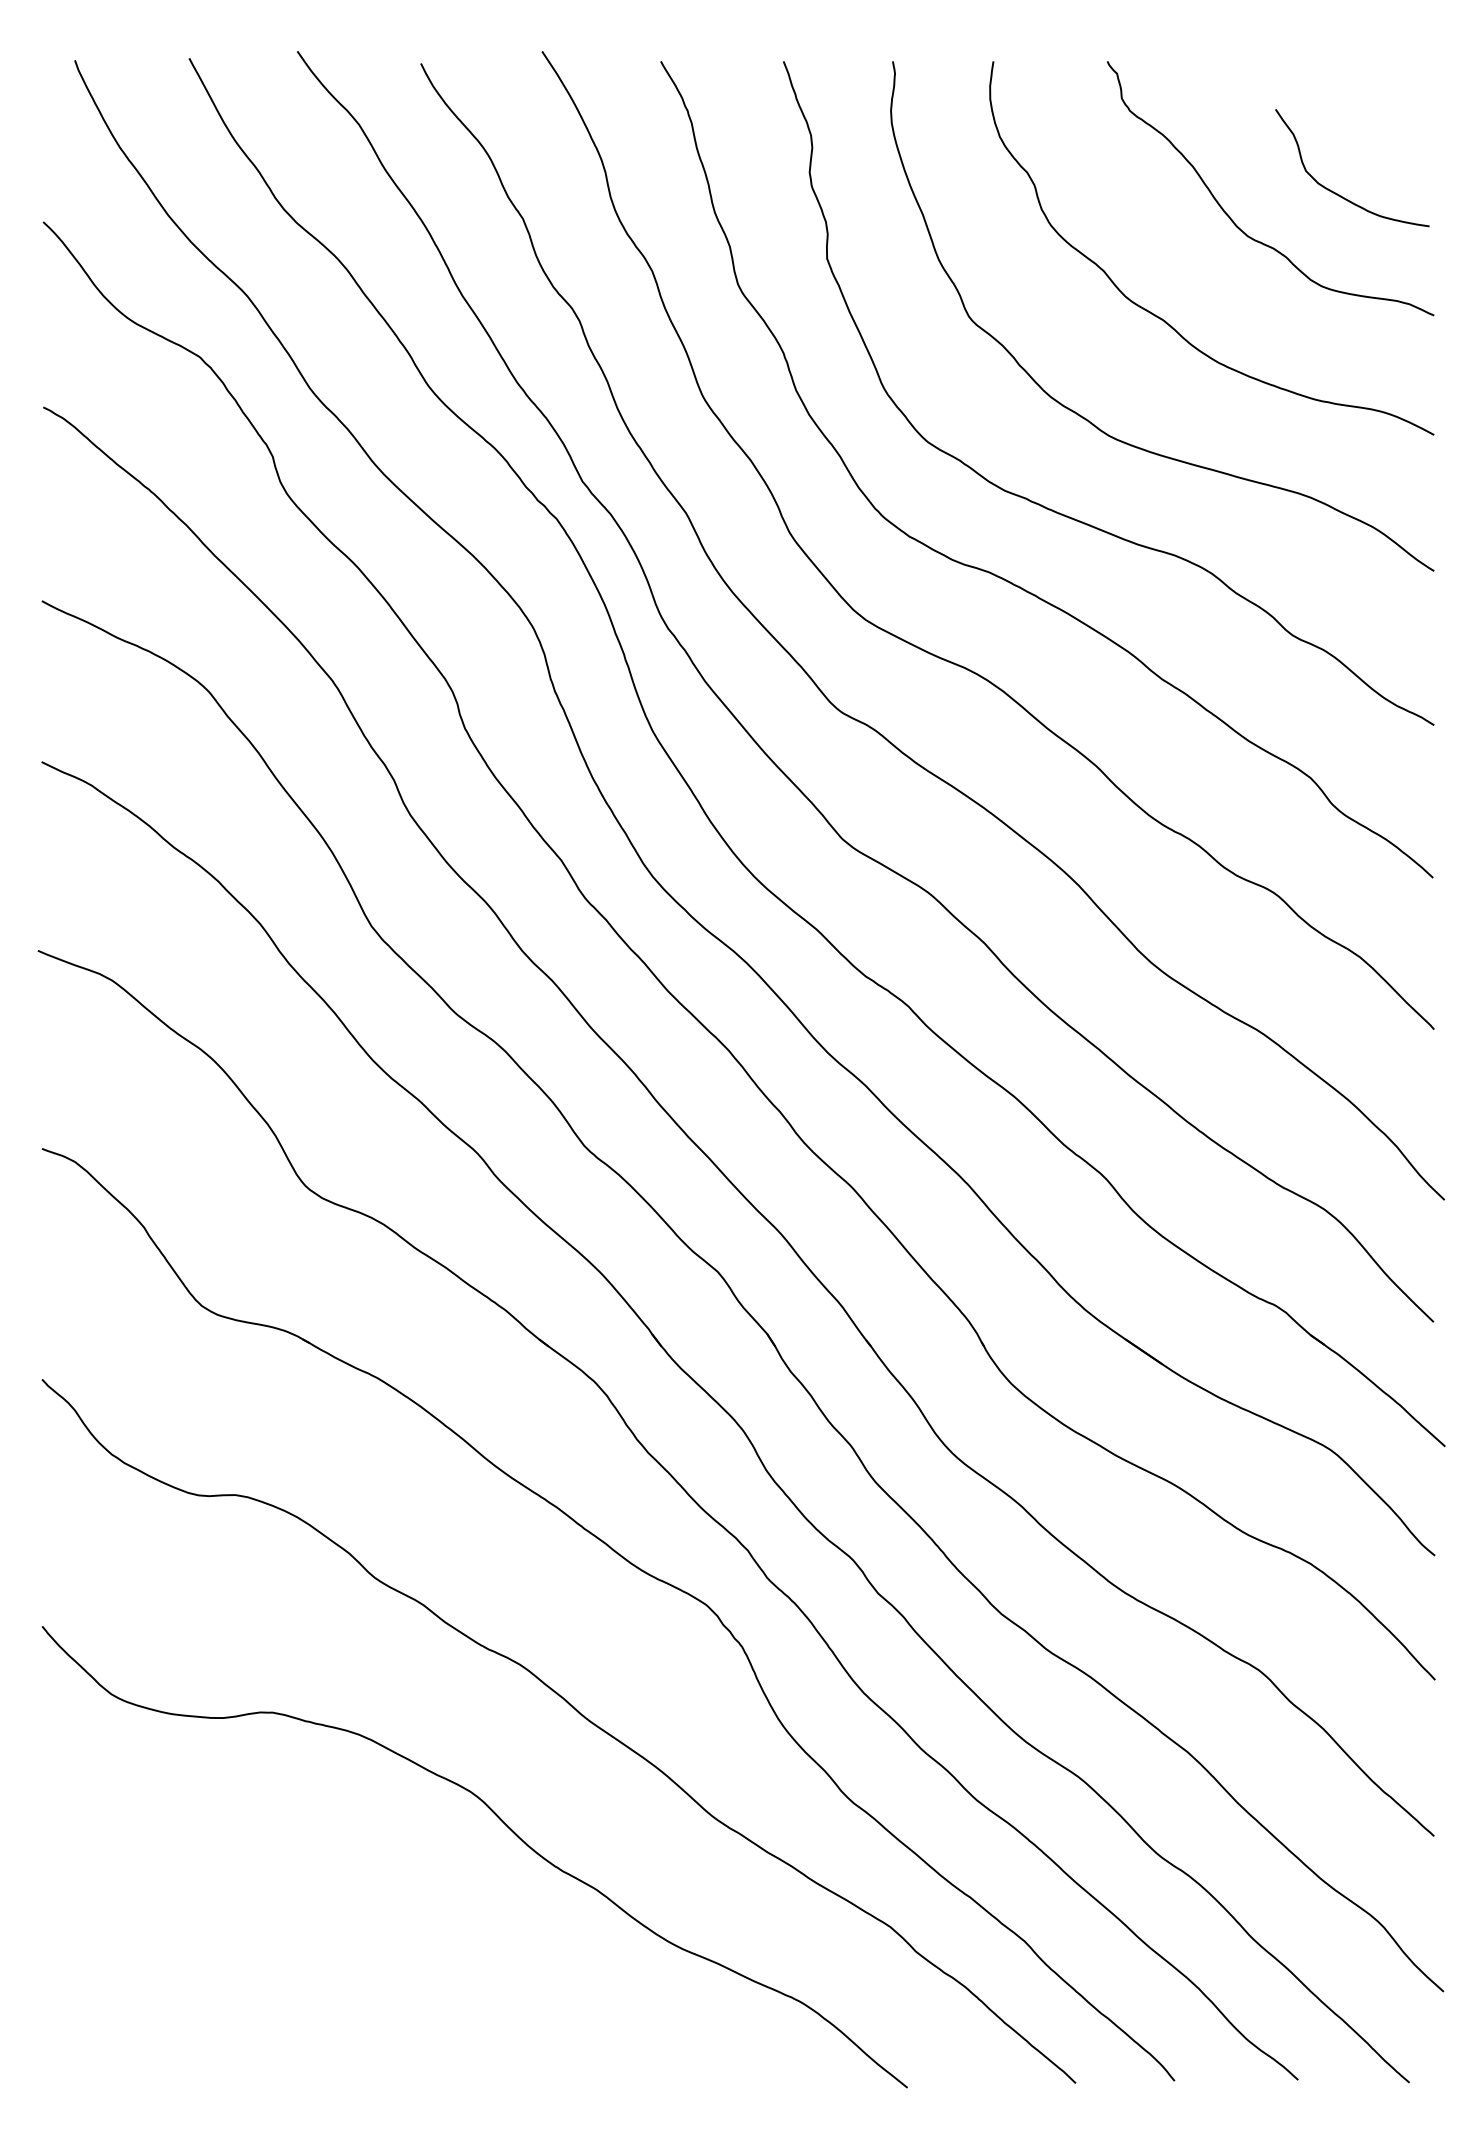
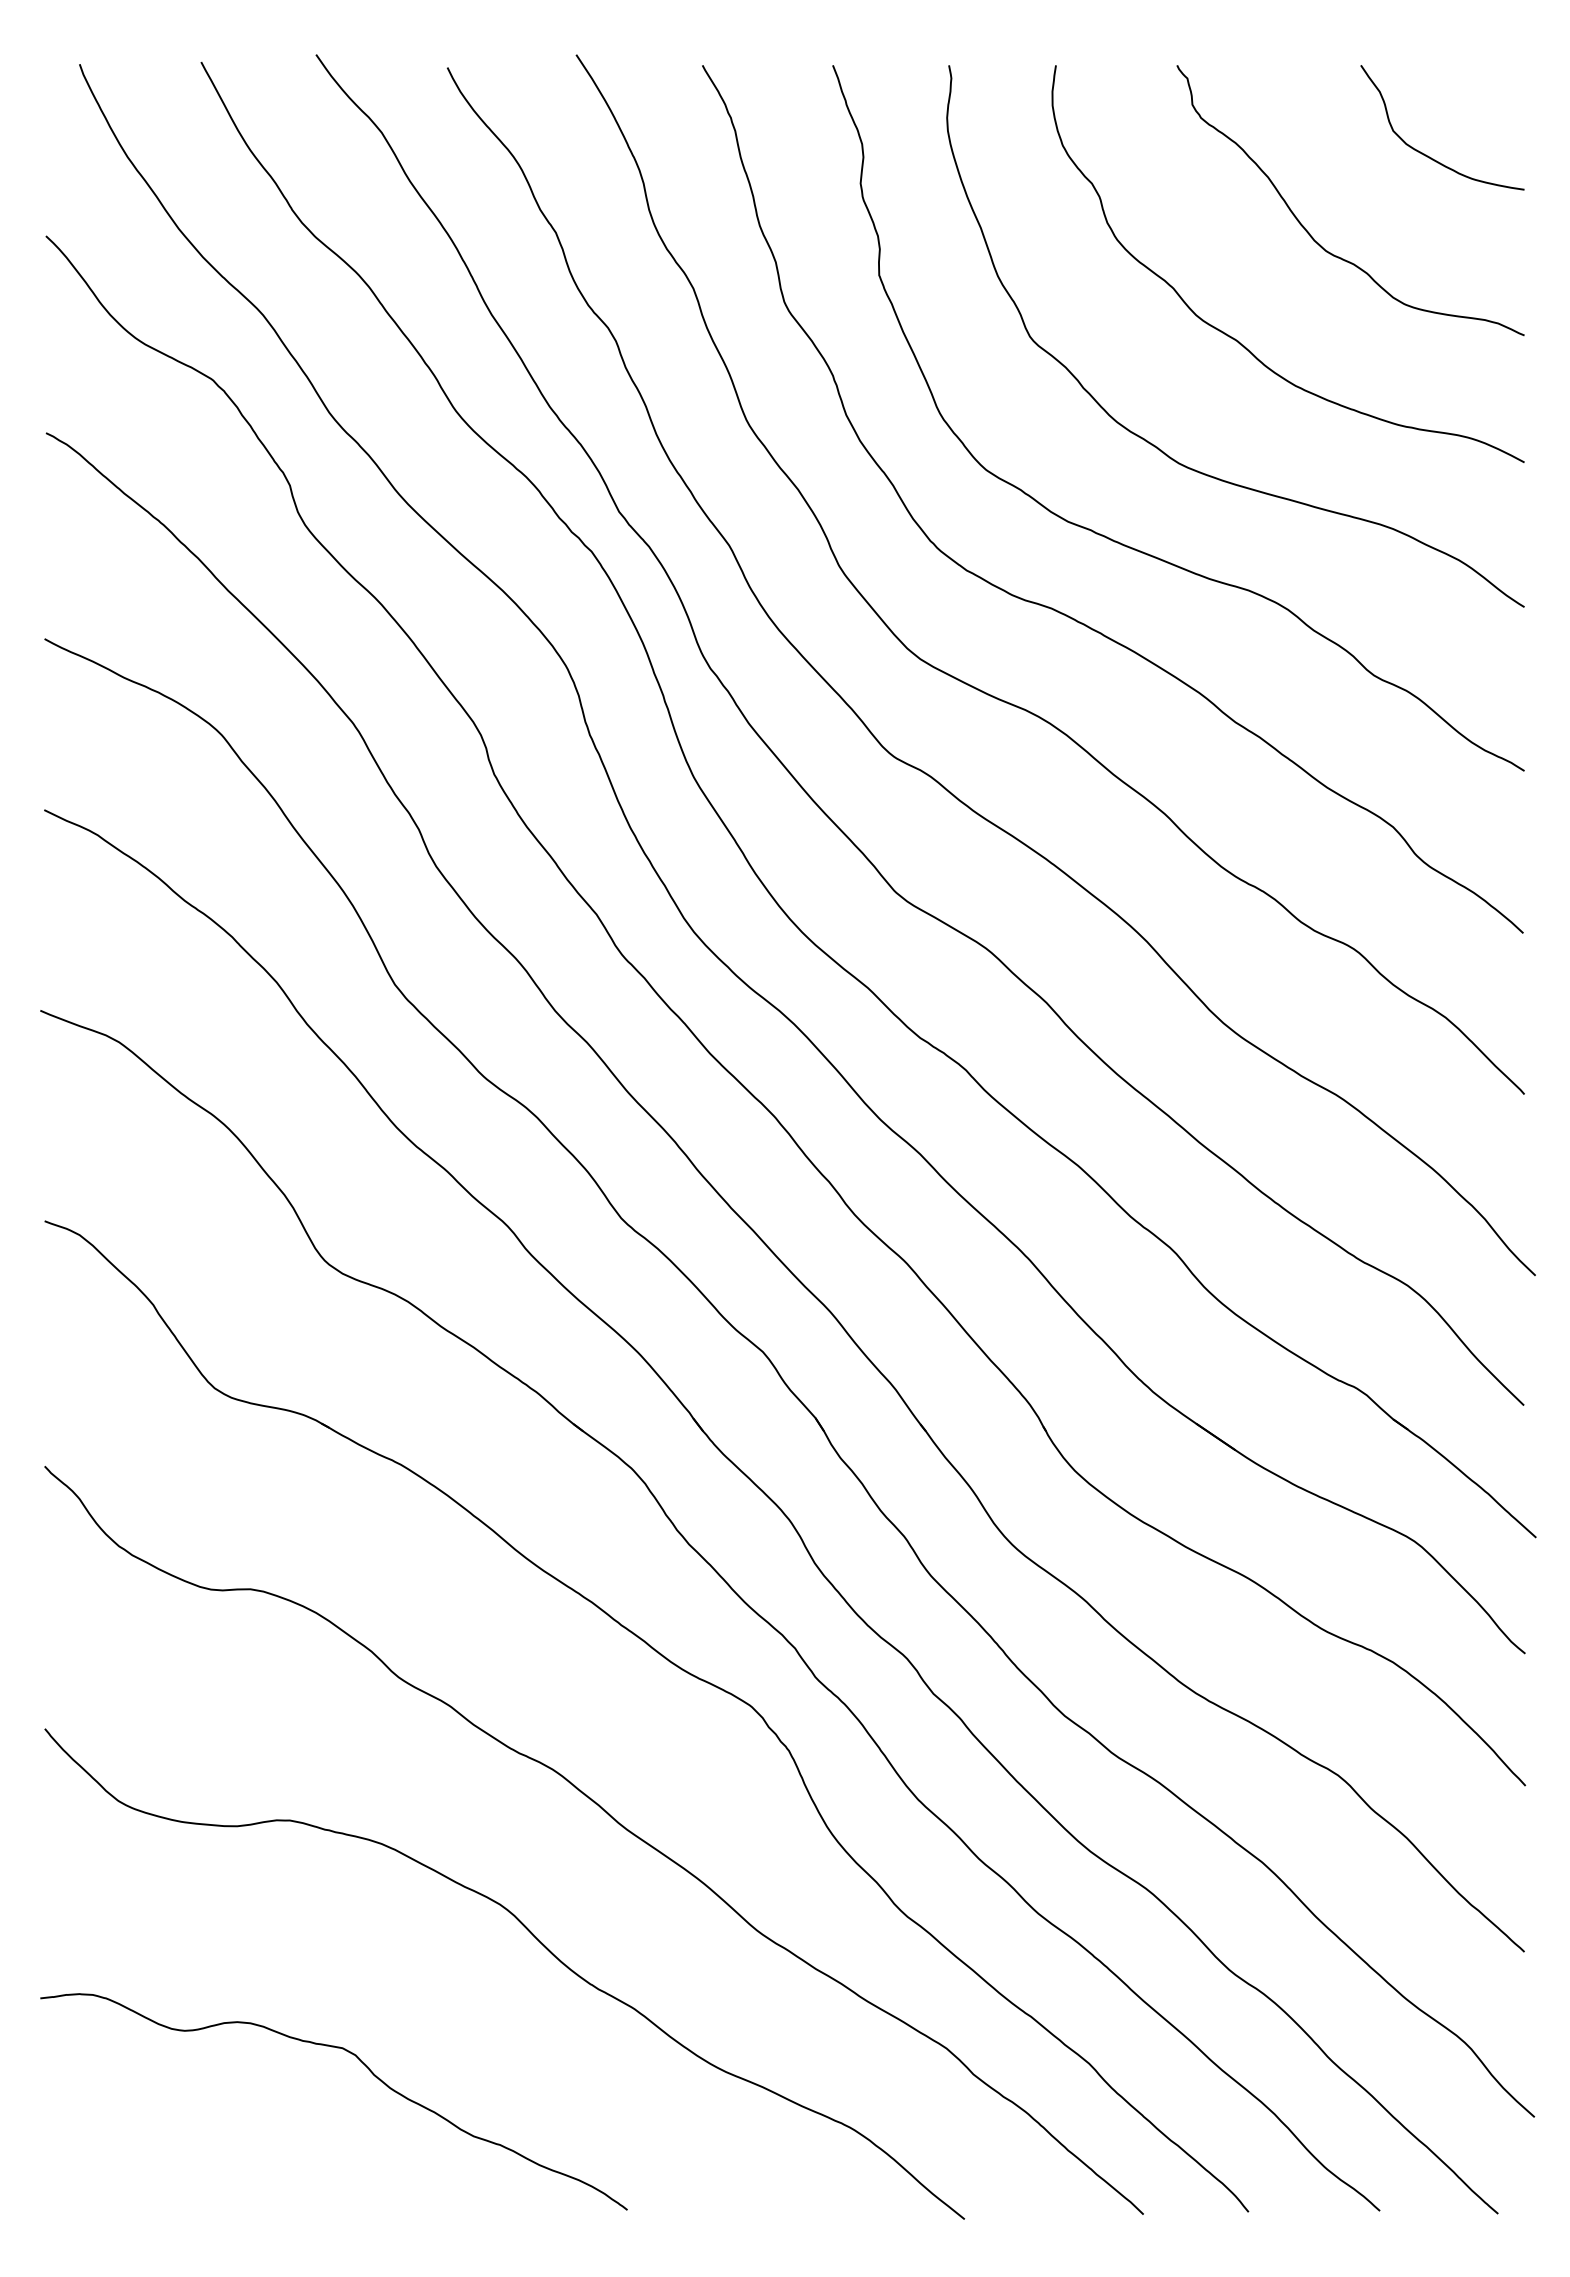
curve: (1339, 194) -> (1428, 155), moved
curve: (347, 1948) -> (369, 2071), added

